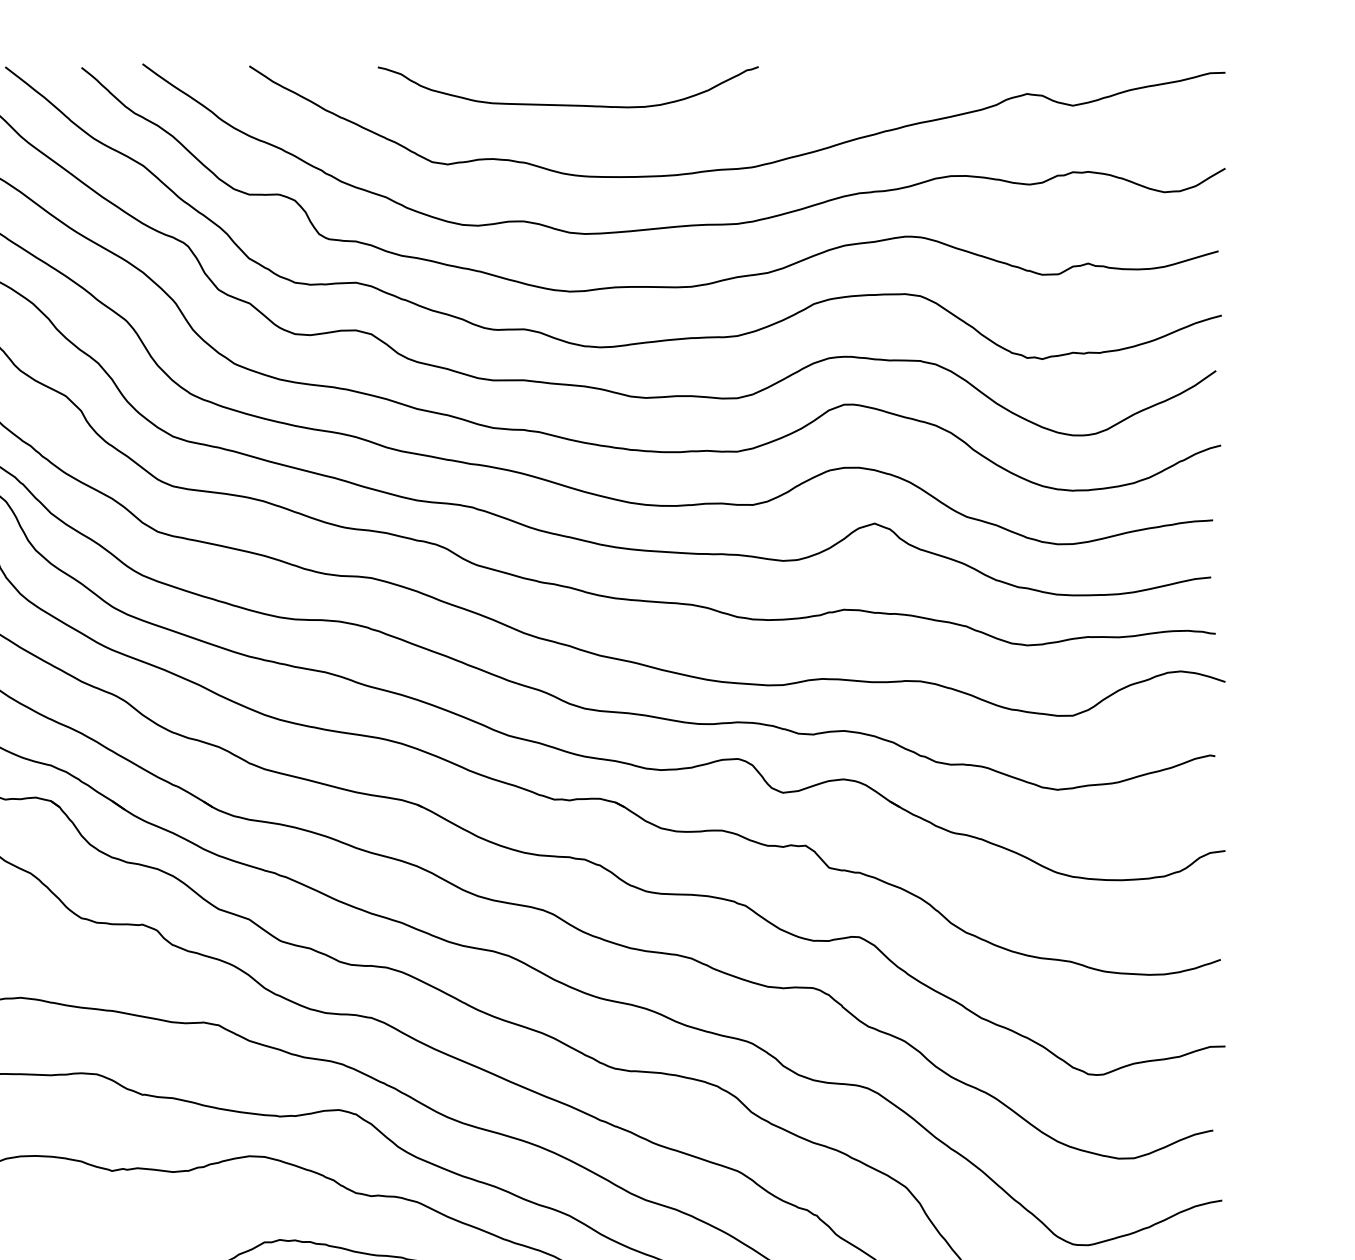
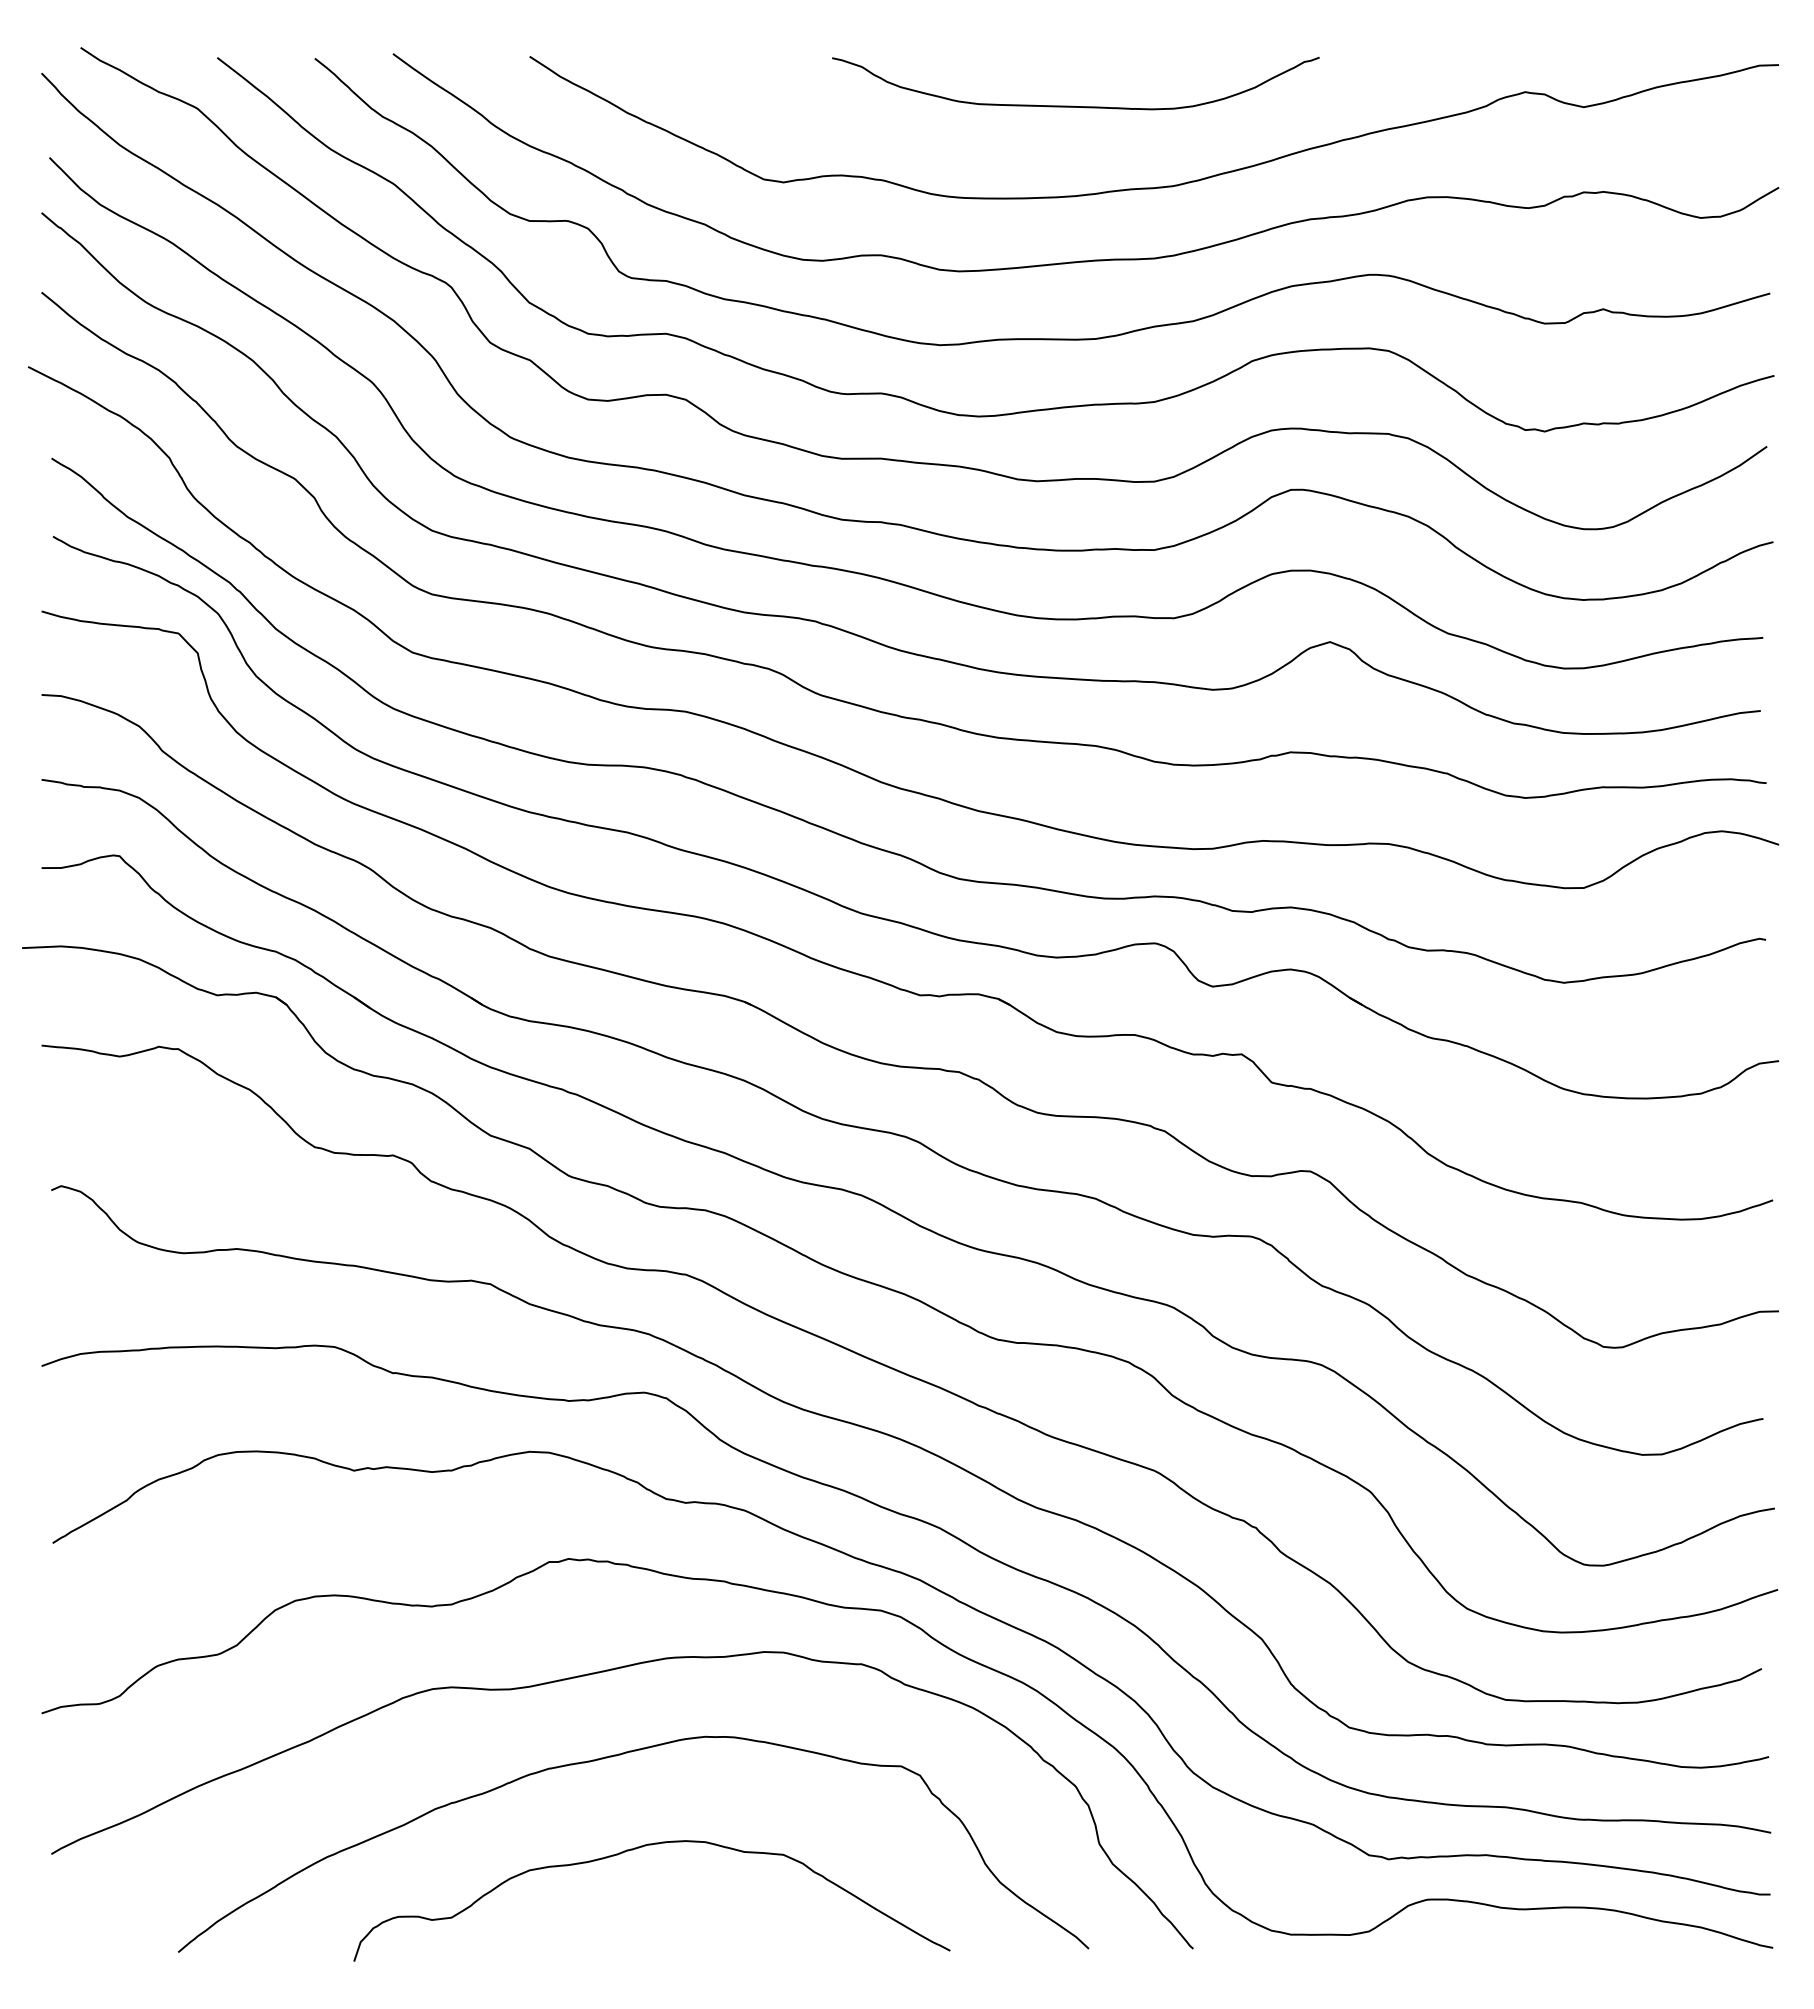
curve: (565, 104) -> (1072, 105), moved

